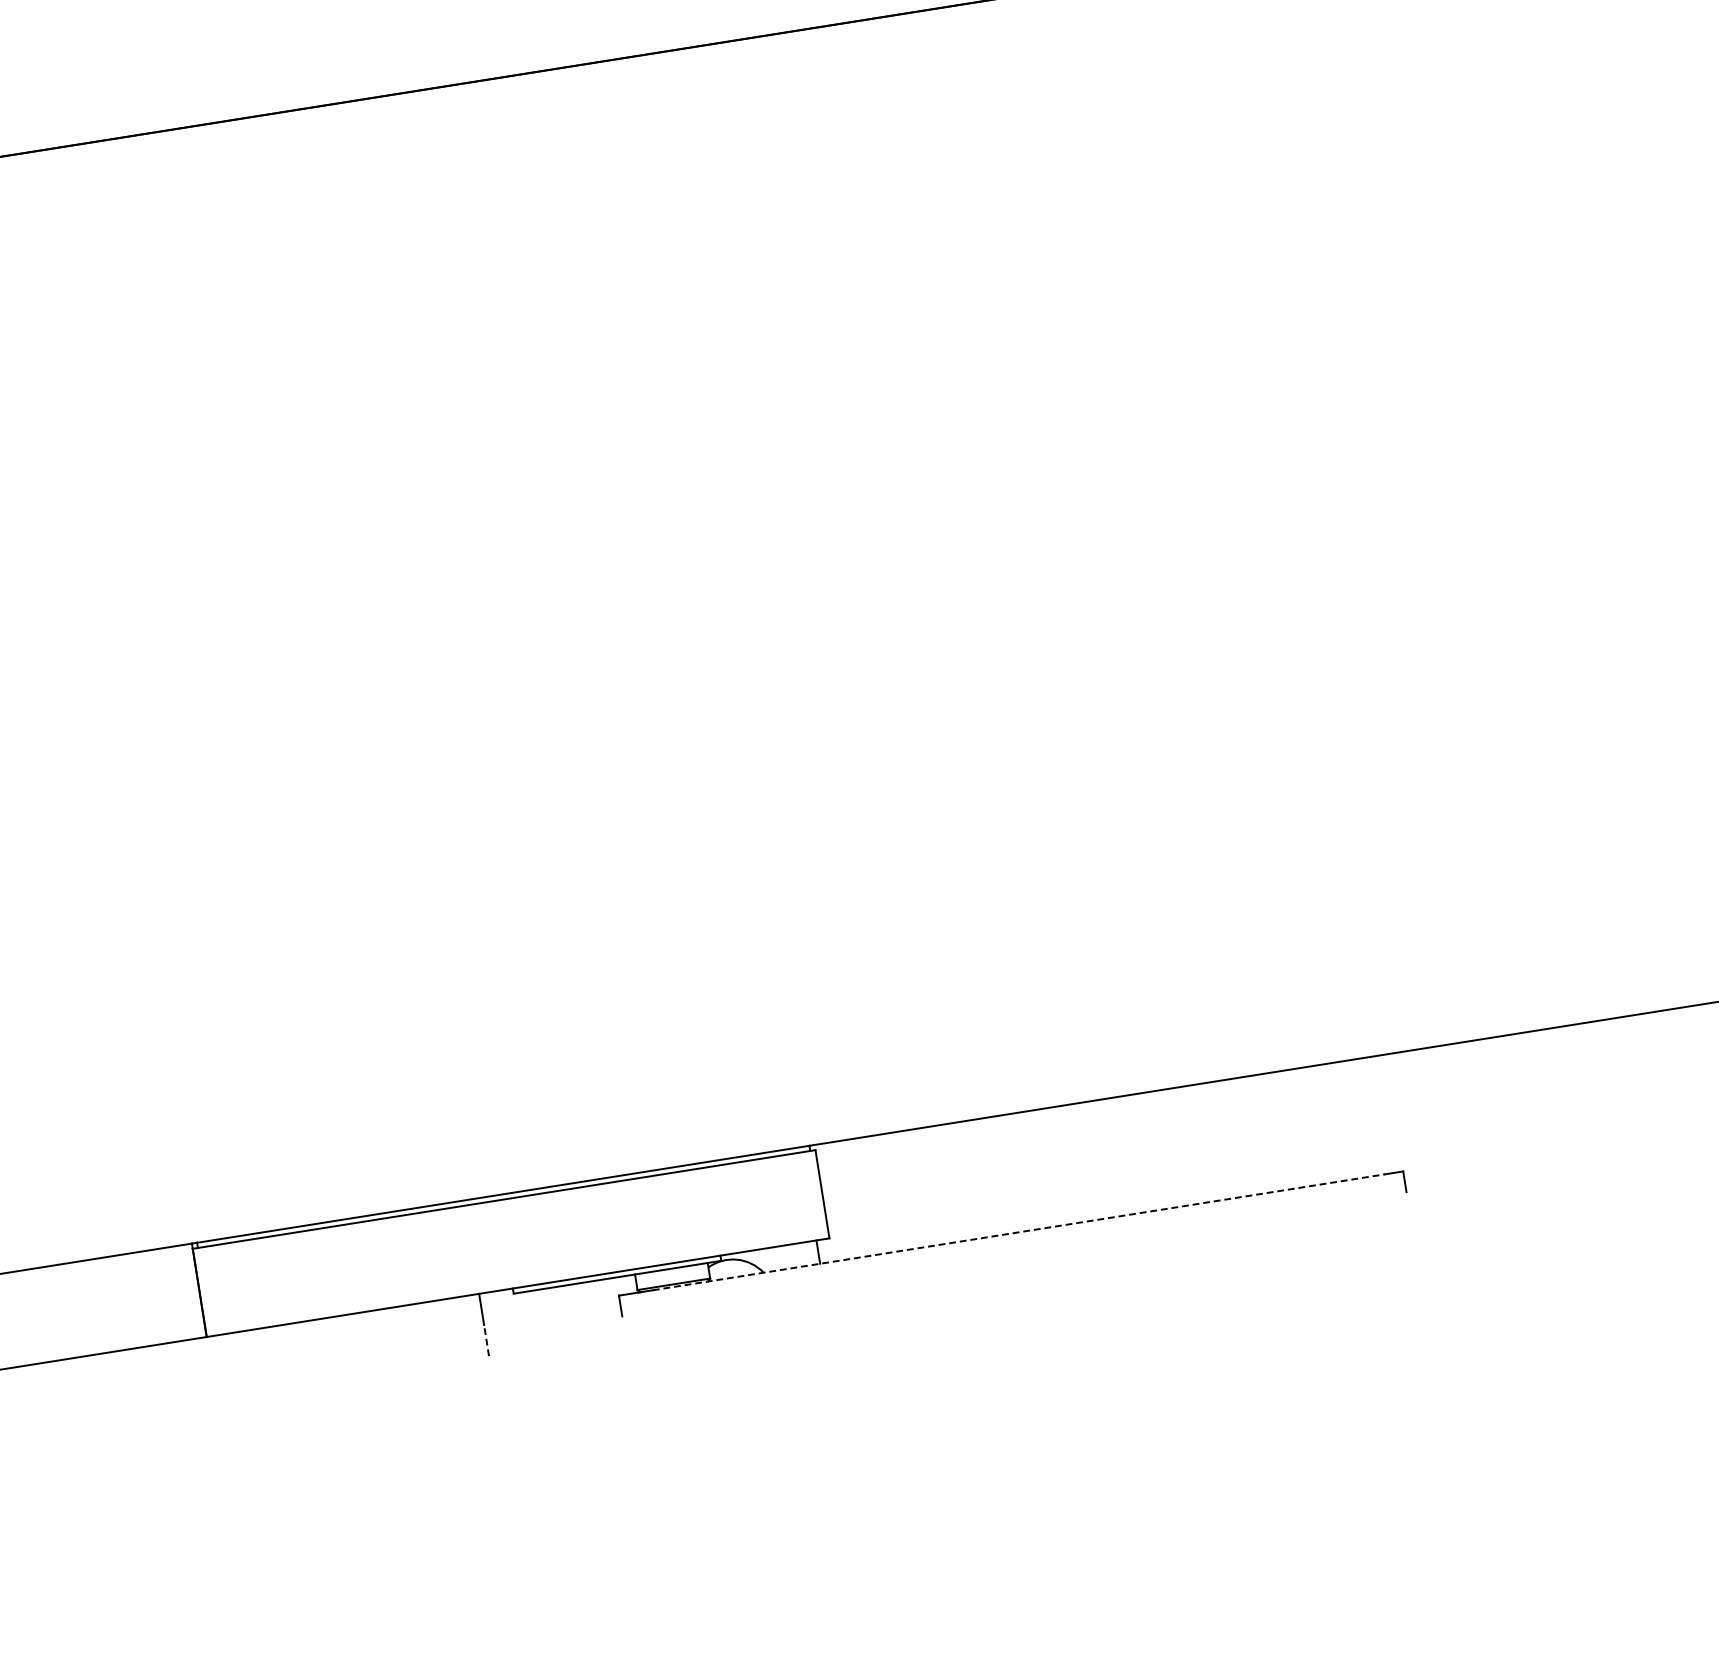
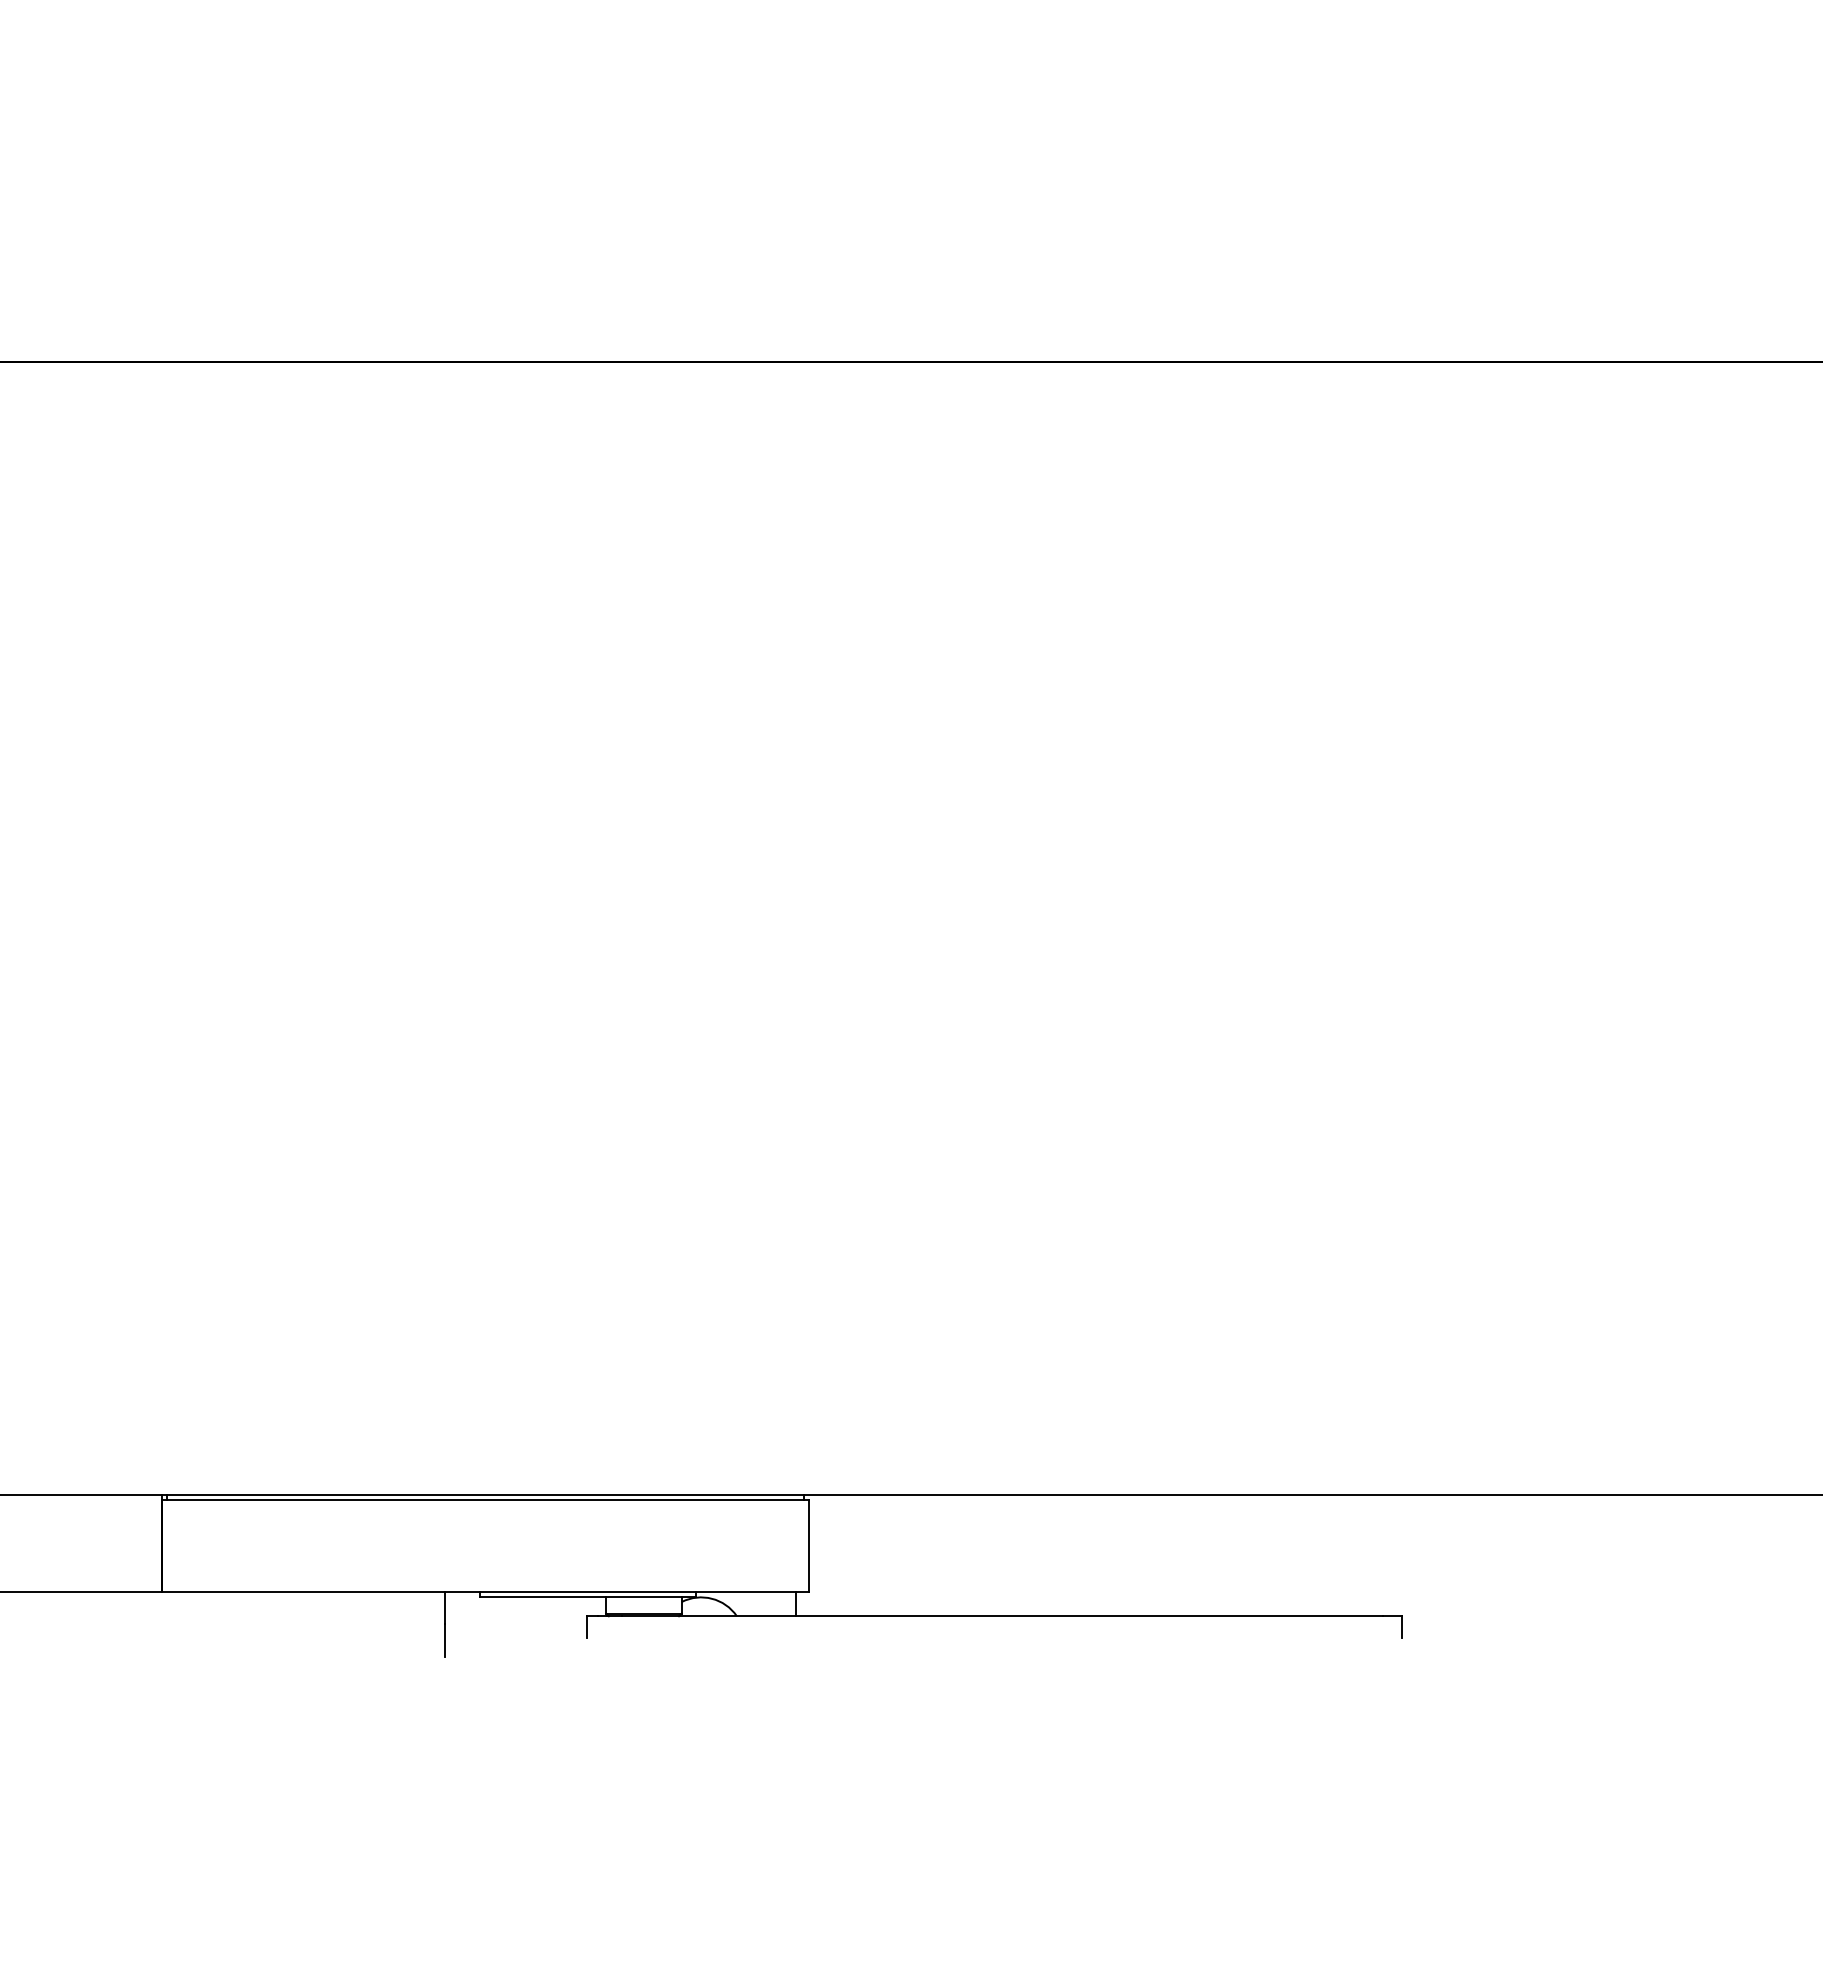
line: (1019, 1232) -> (1002, 1616), dashed -> solid
line: (487, 1340) -> (445, 1640), dashed -> solid

